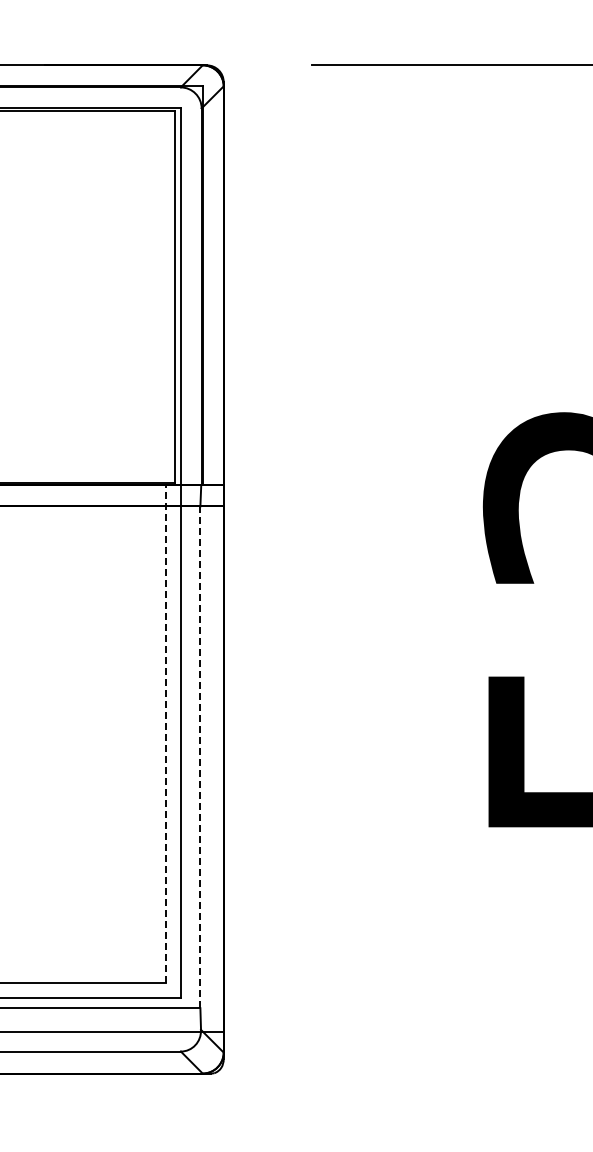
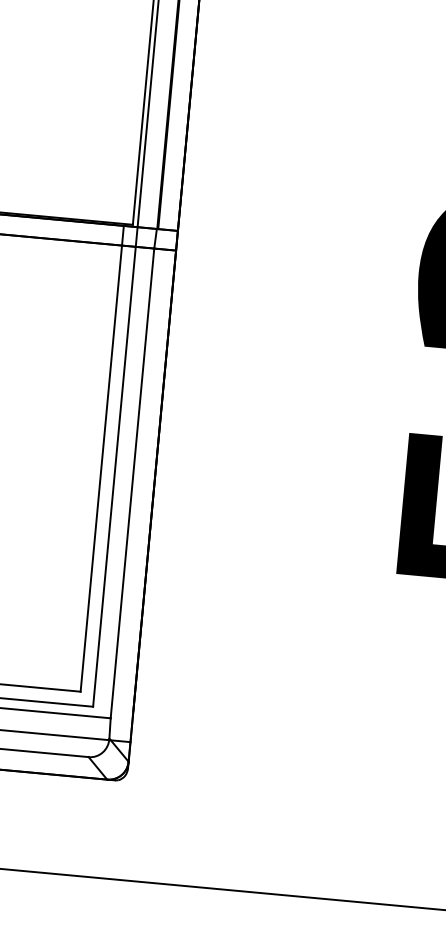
line: (165, 734) -> (101, 459), dashed -> solid
line: (200, 757) -> (132, 483), dashed -> solid

